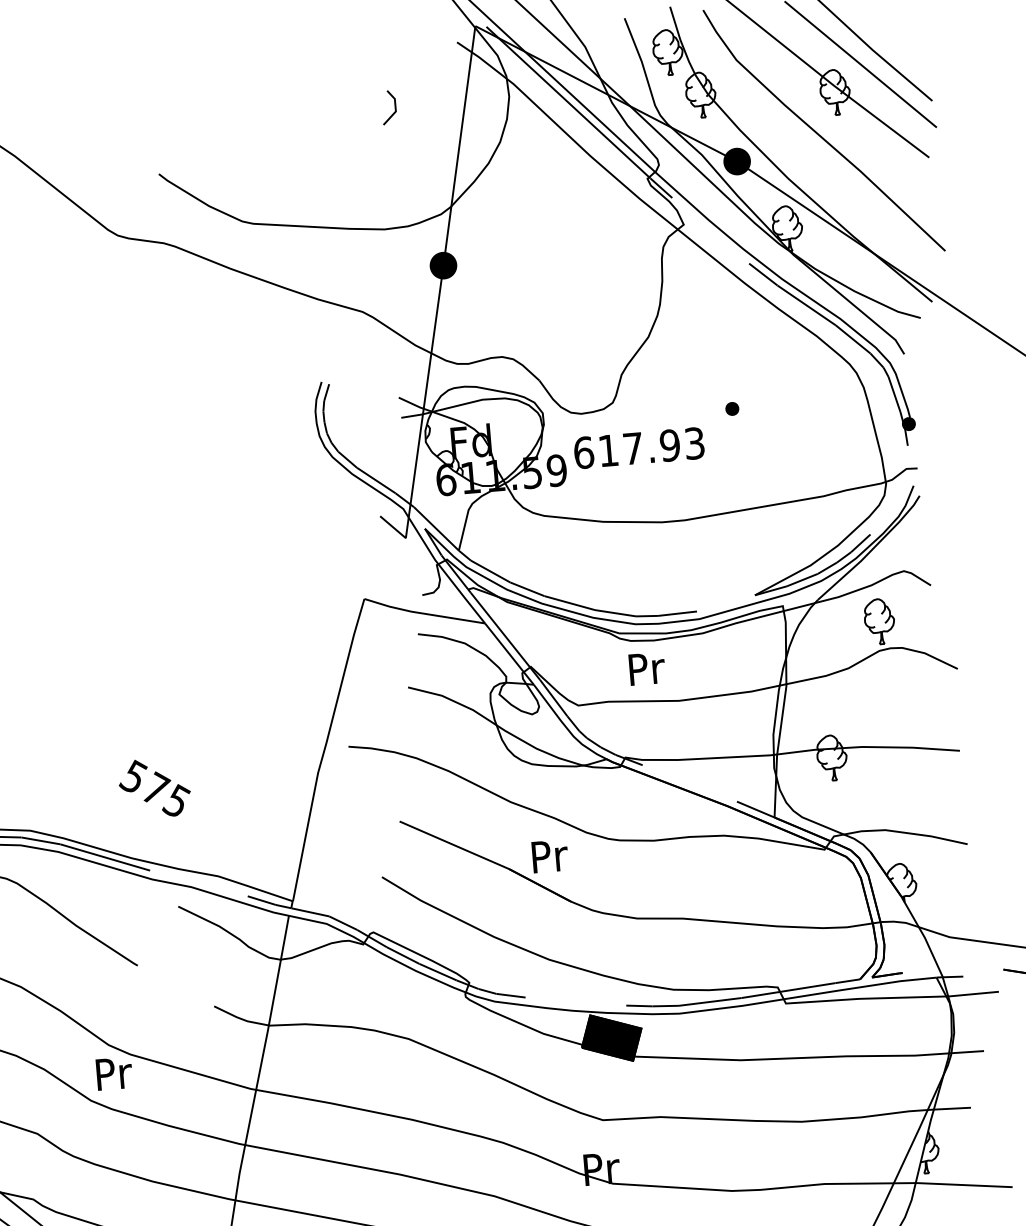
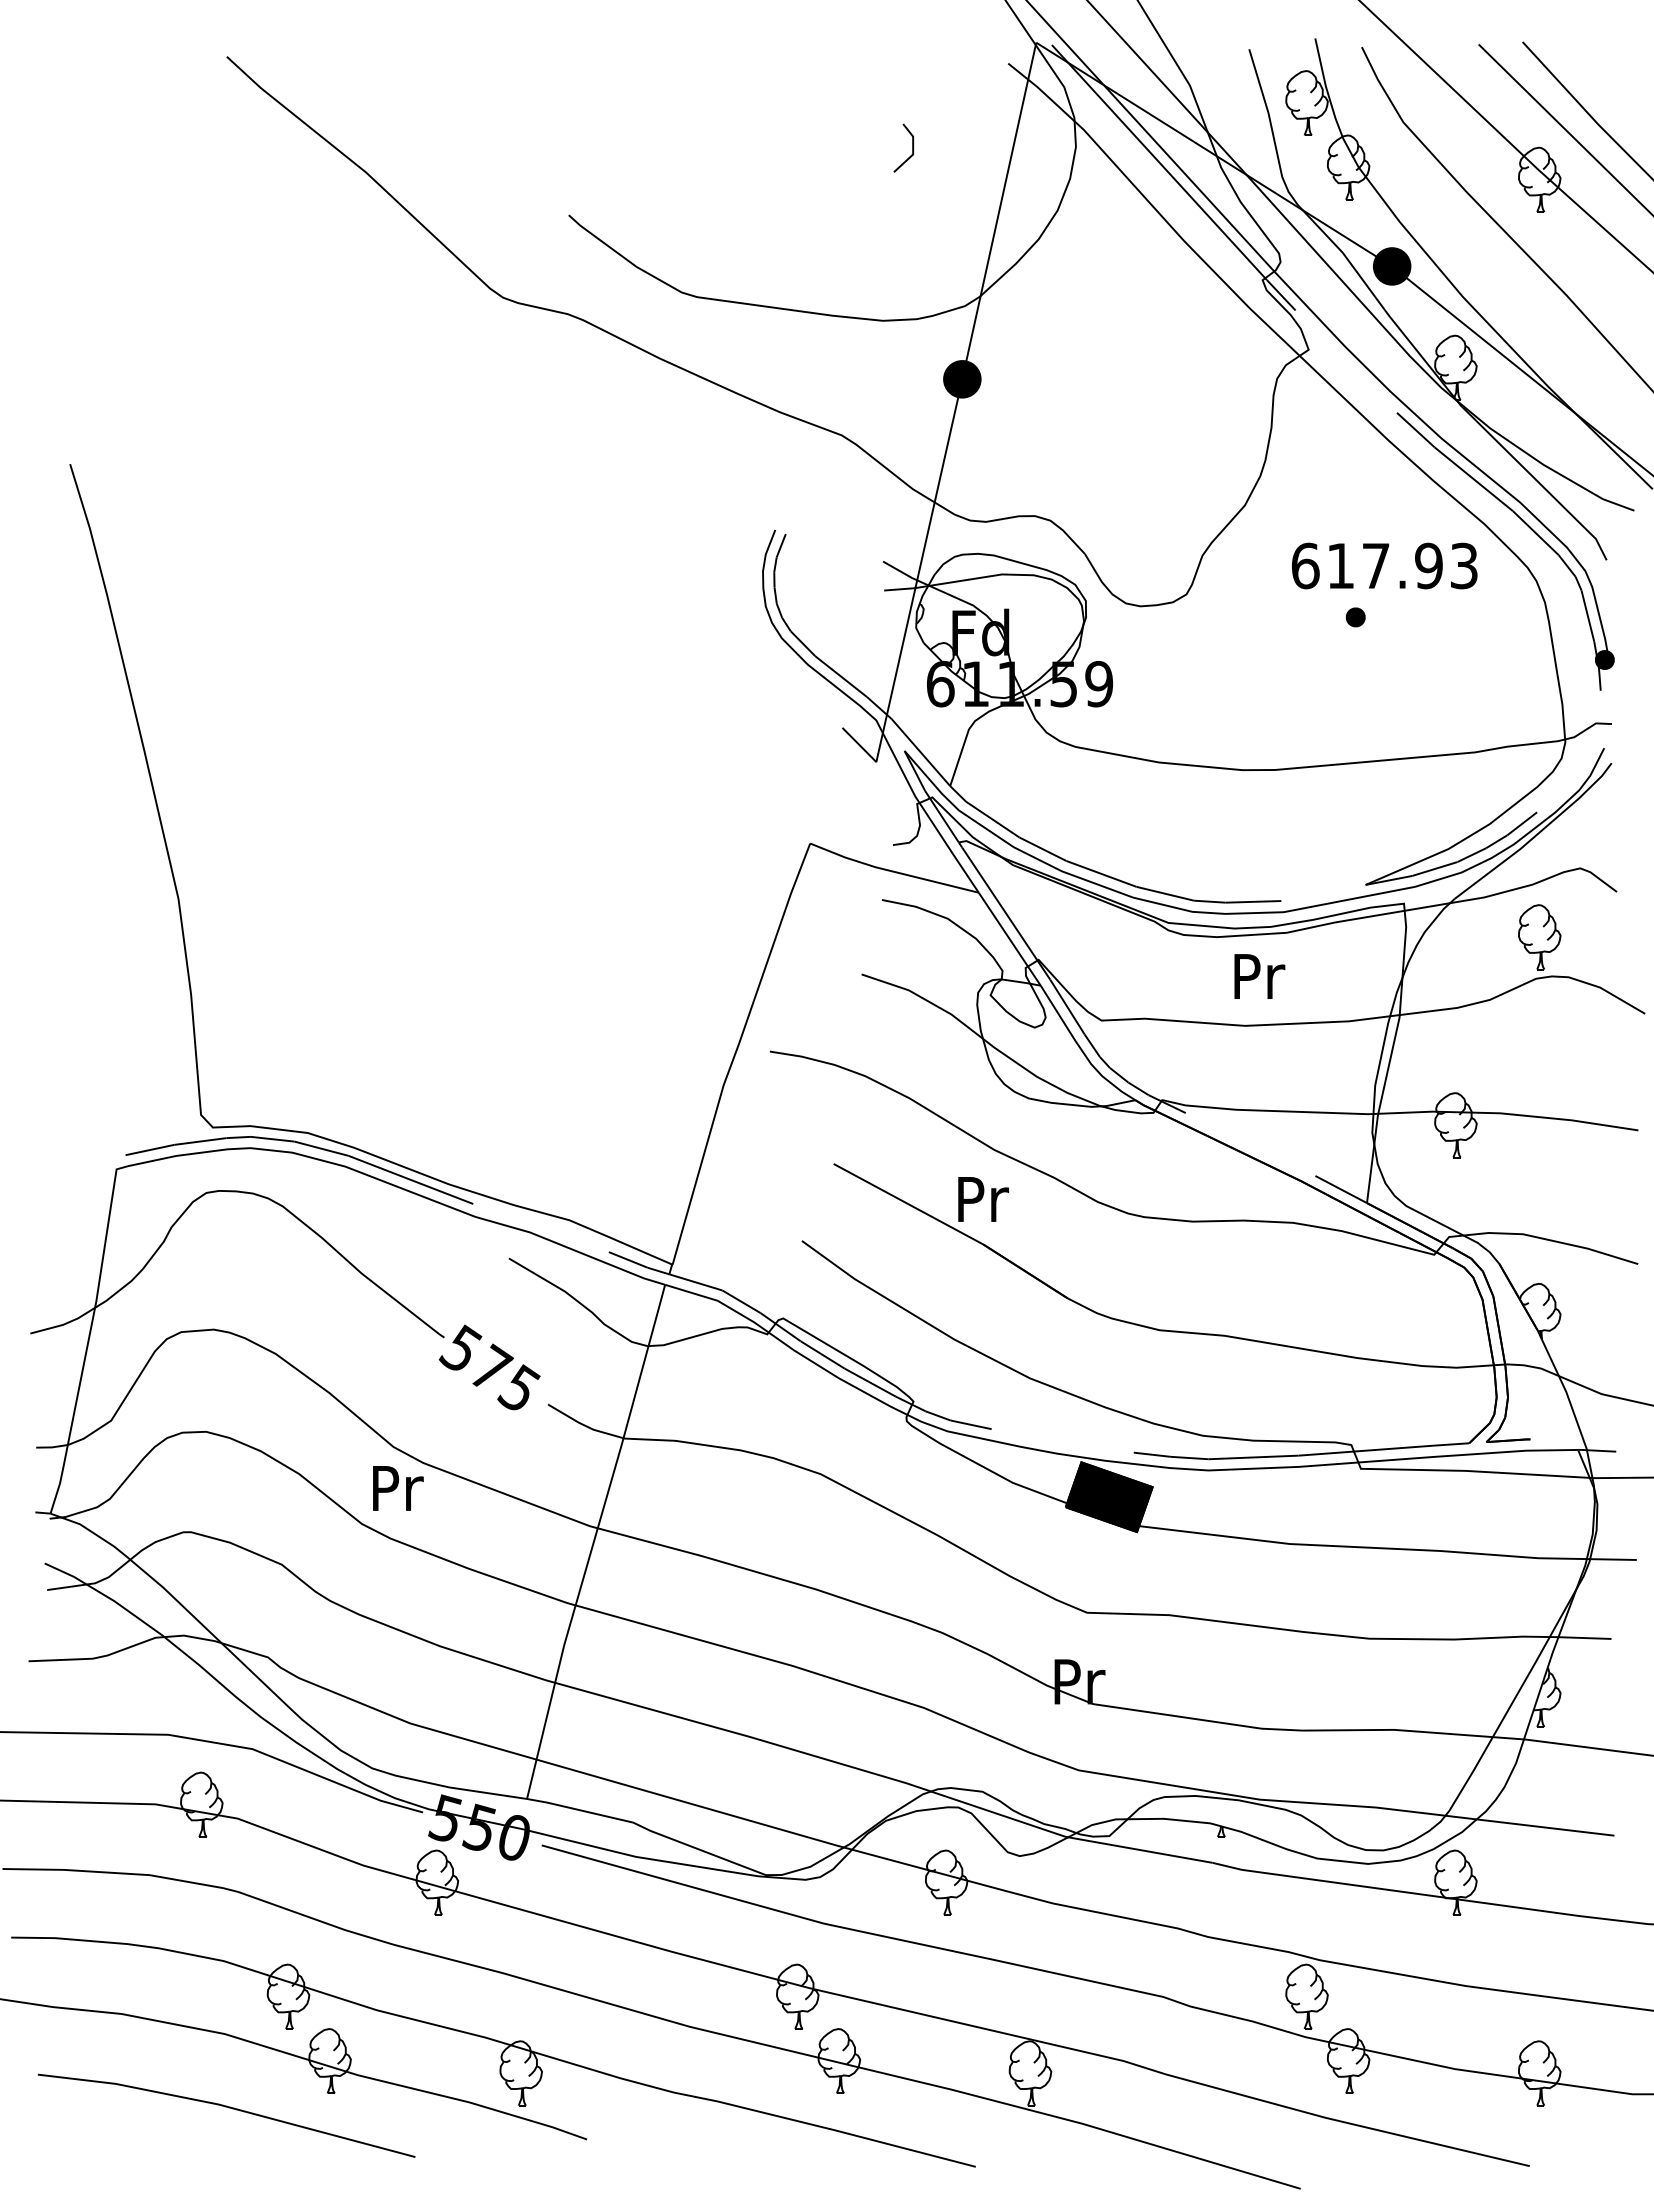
text: (639, 447) -> (1384, 565), moved
text: (647, 668) -> (1259, 976), moved
text: (154, 788) -> (489, 1367), moved
text: (550, 856) -> (983, 1199), moved

